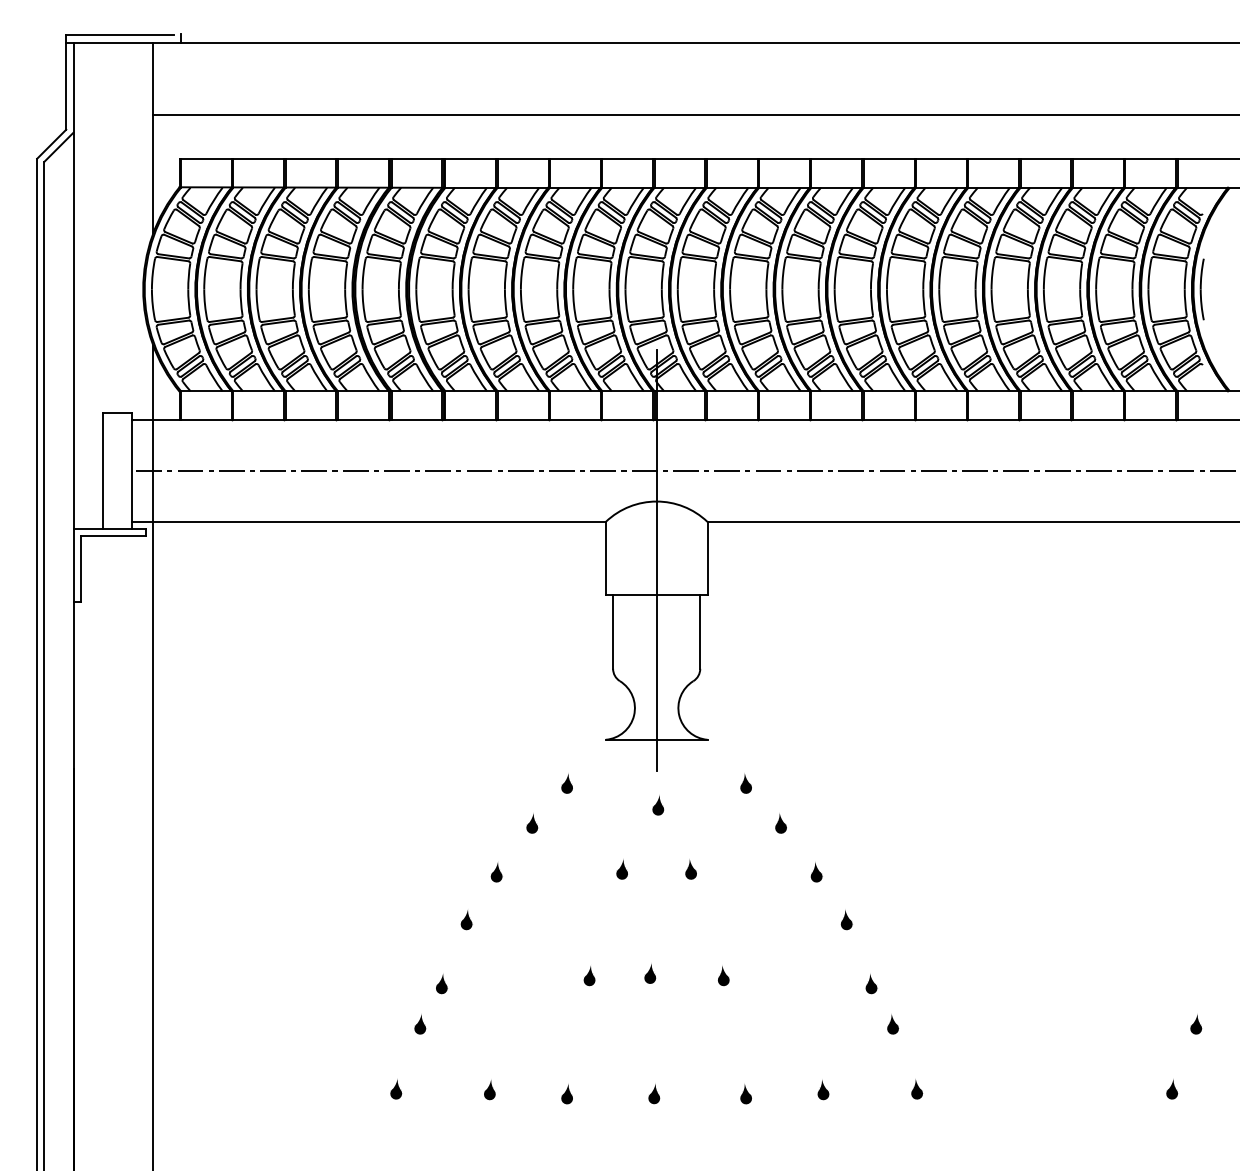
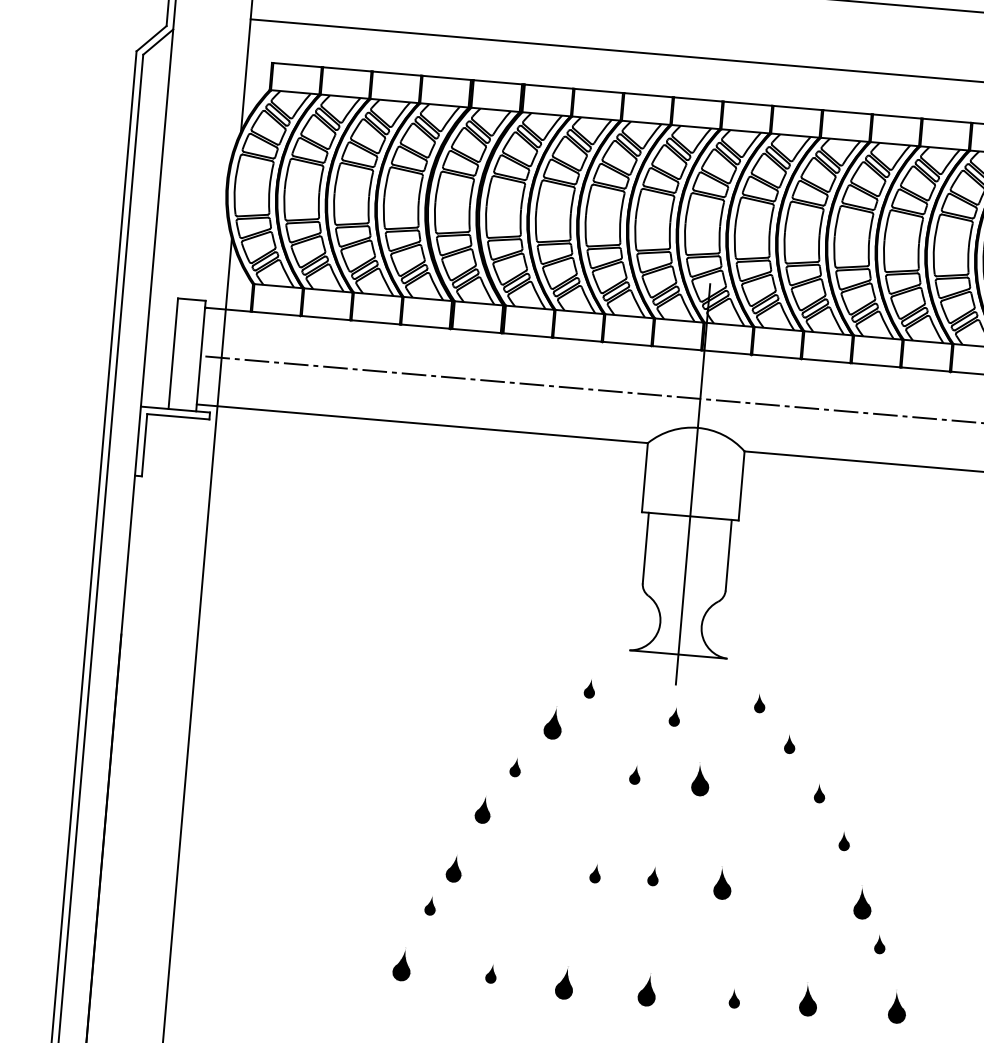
part: (532, 823) -> (553, 724), size x1.6
part: (690, 869) -> (700, 780), size x1.6
part: (466, 920) -> (482, 810), size x1.4
part: (723, 976) -> (722, 885), size x1.6
part: (441, 984) -> (453, 869), size x1.4
part: (871, 984) -> (862, 904), size x1.6
part: (396, 1089) -> (402, 965), size x1.6
part: (917, 1089) -> (898, 1008), size x1.6
part: (823, 1090) -> (808, 1001), size x1.6
part: (566, 1094) -> (563, 984), size x1.6
part: (654, 1094) -> (647, 991), size x1.6

